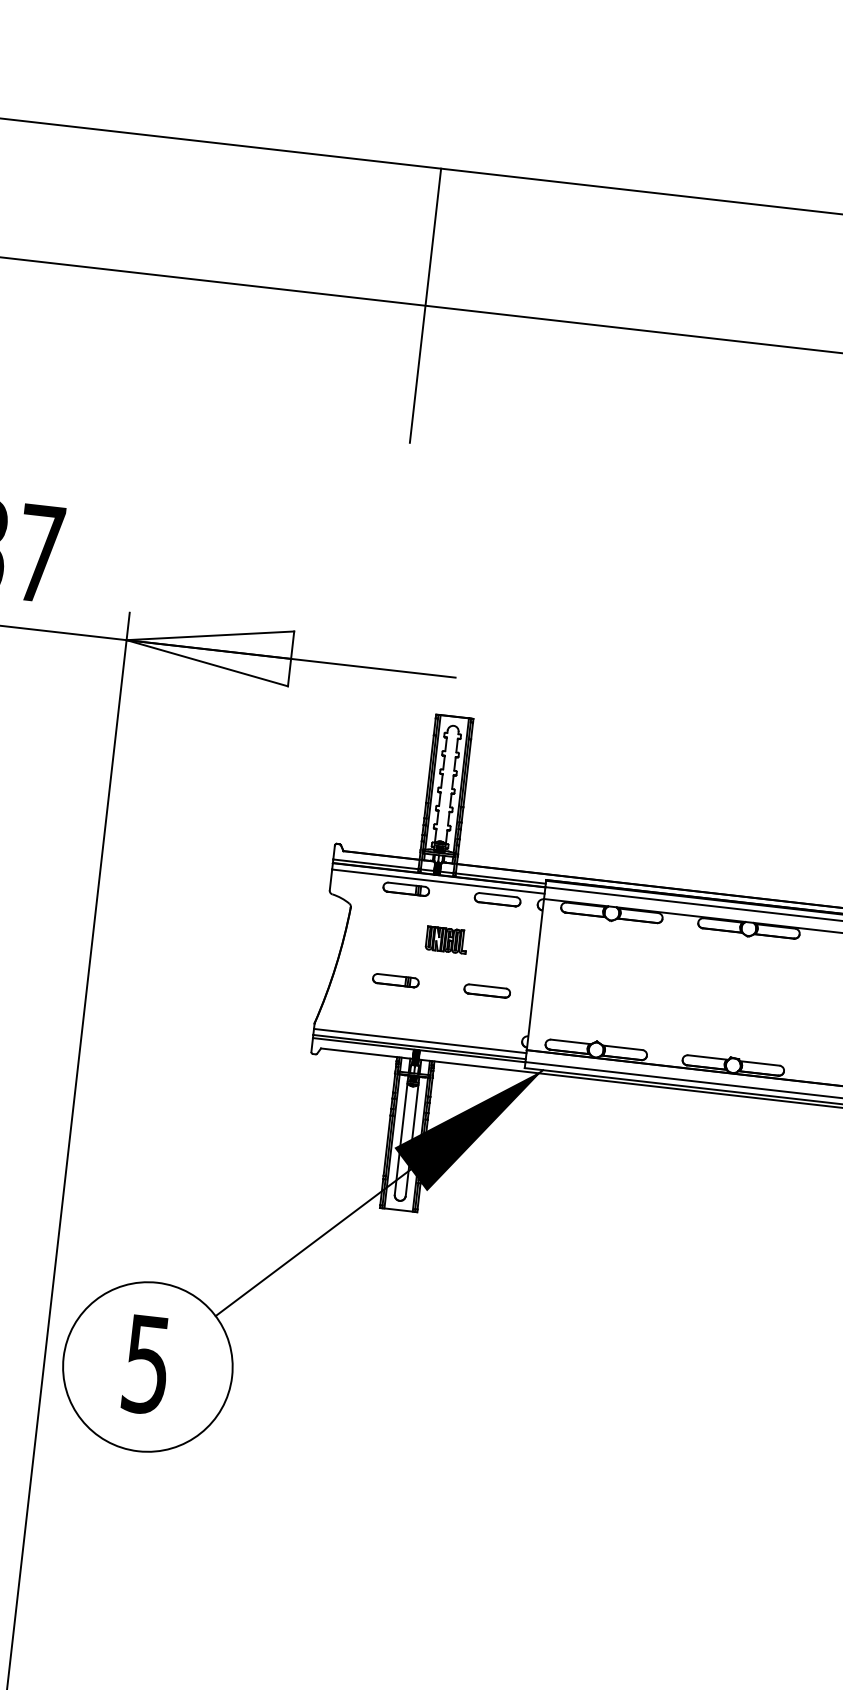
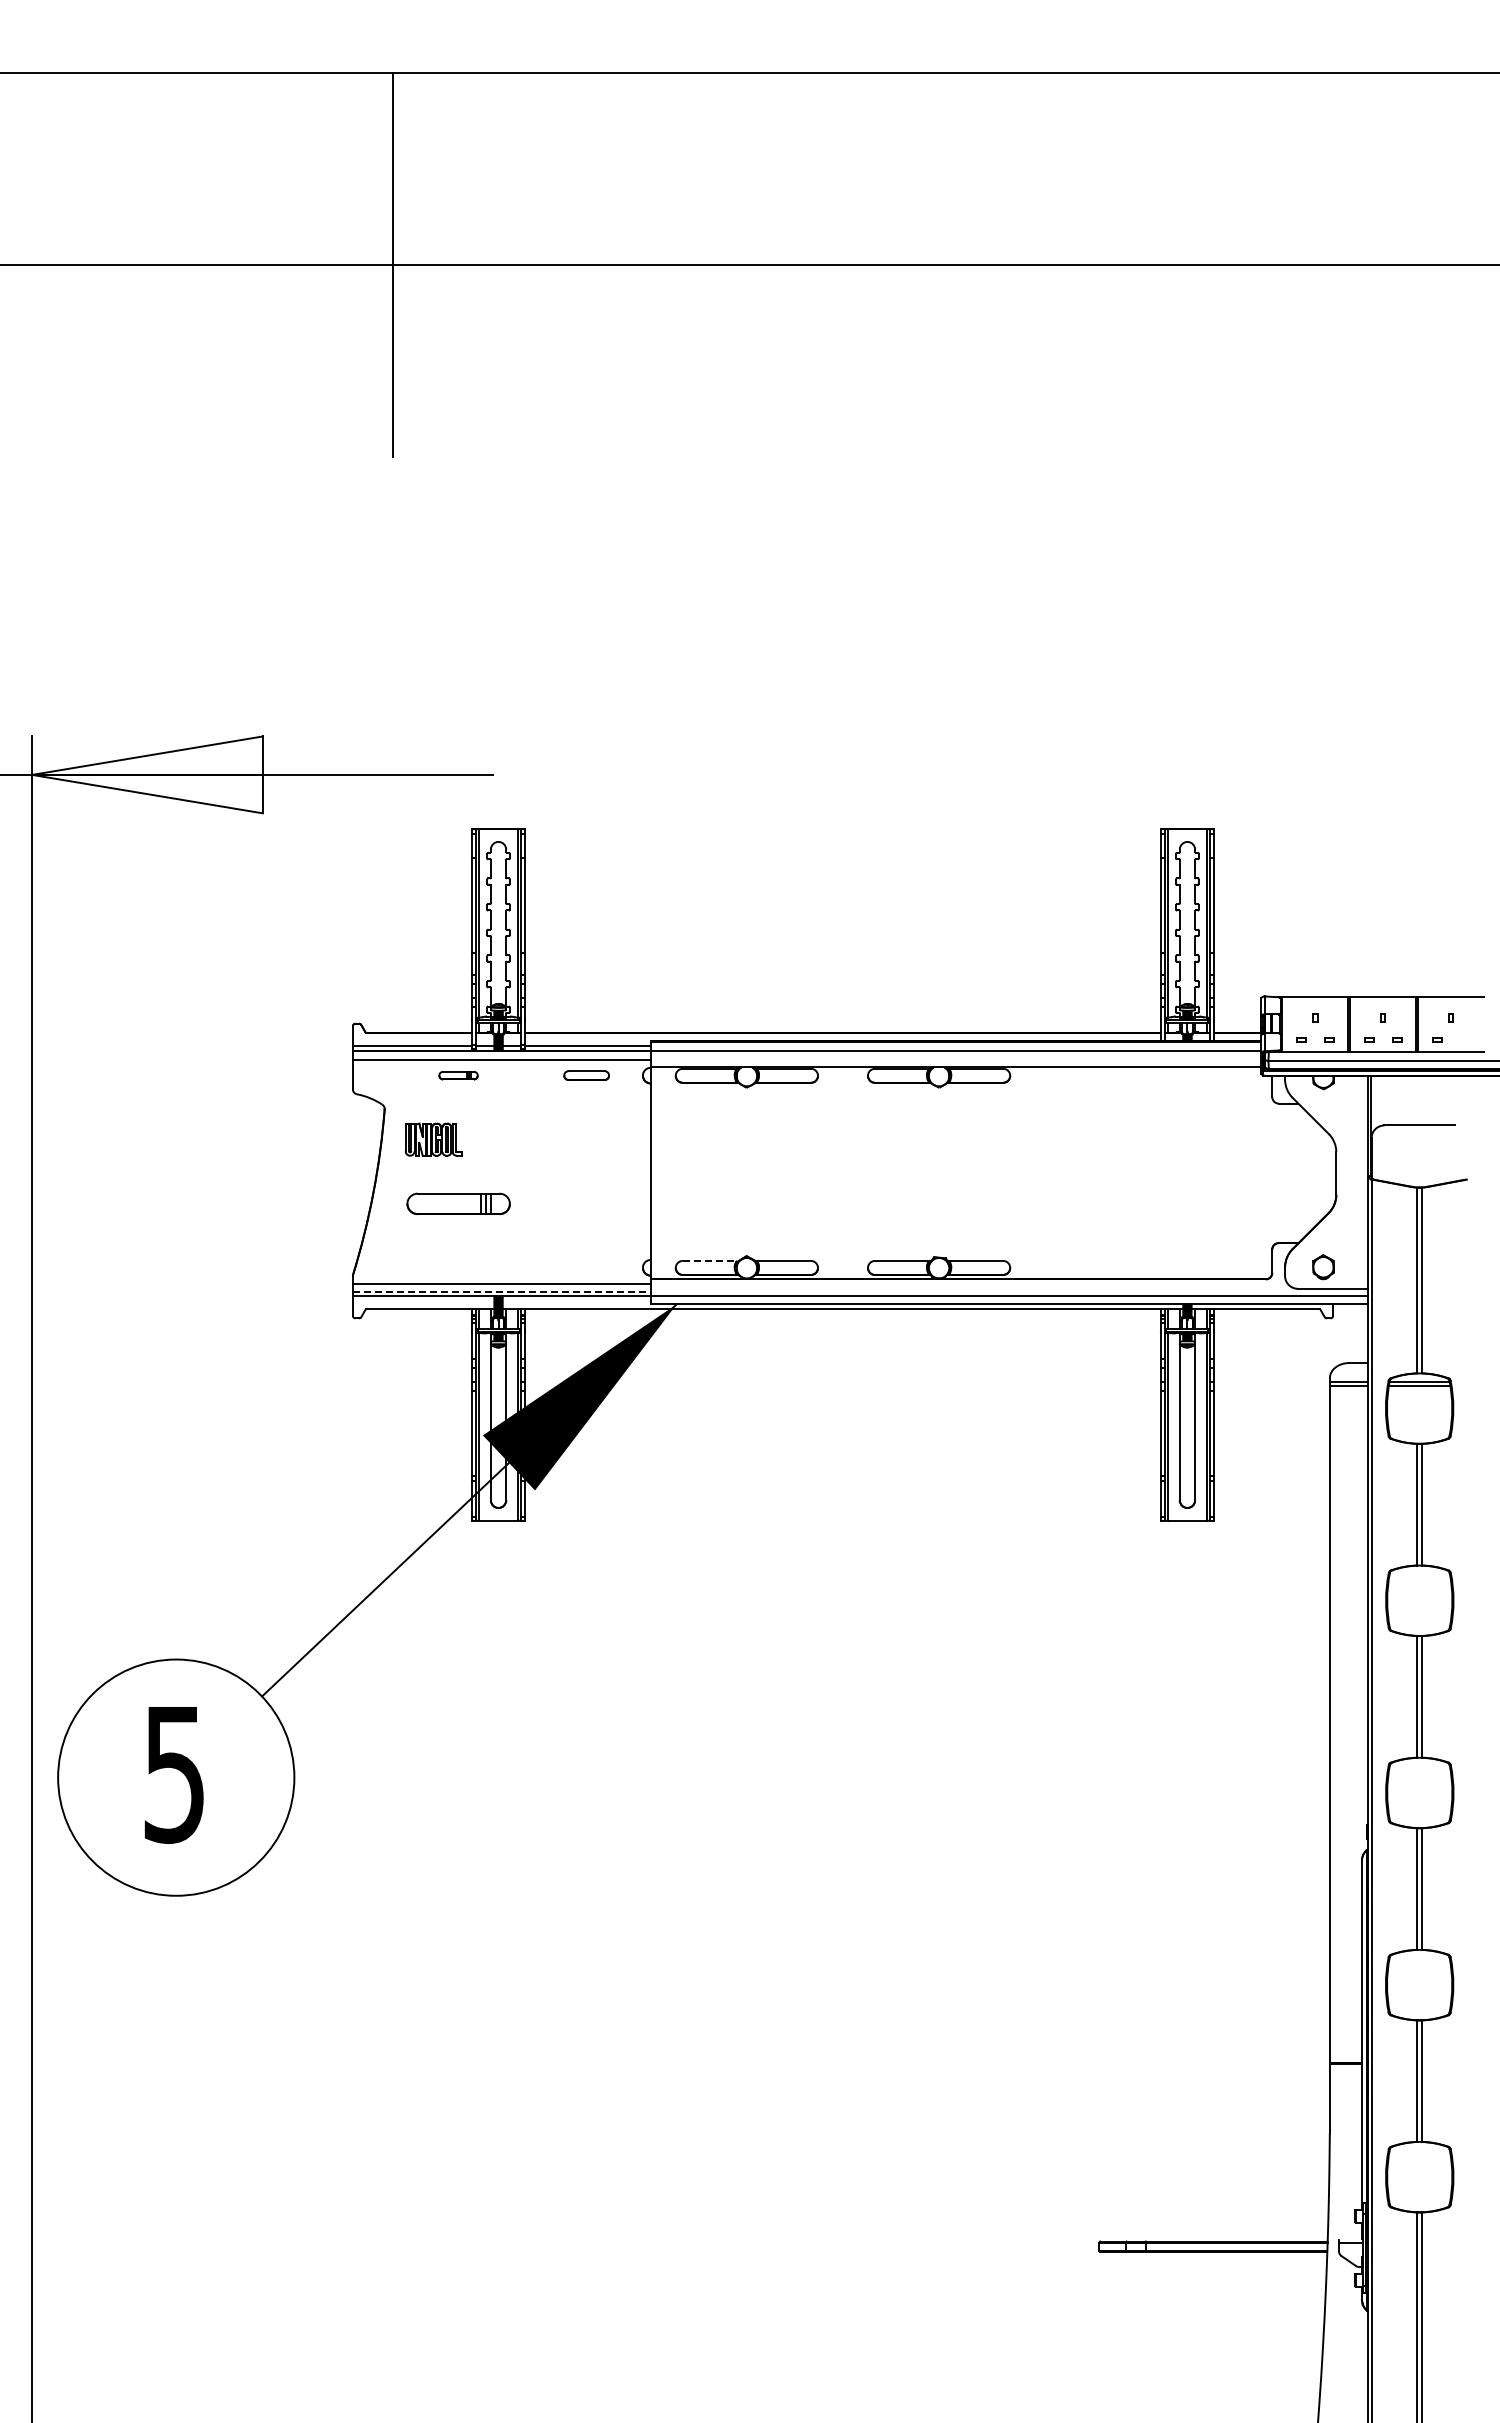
part: (406, 889) -> (458, 1075), size x0.6
part: (497, 899) -> (586, 1075), size x0.7
part: (446, 940) -> (433, 1139), moved
part: (395, 980) -> (458, 1203), size x1.6
part: (487, 990) -> (586, 1203), removed
line: (570, 1041) -> (710, 1260), solid -> dashed
line: (419, 1046) -> (501, 1291), solid -> dashed

